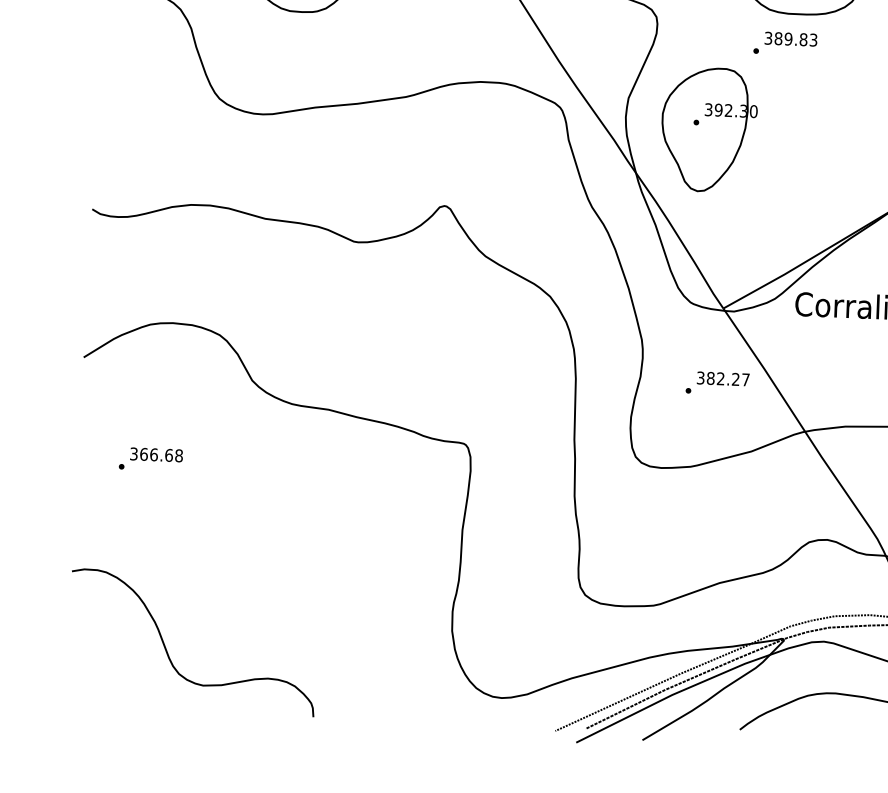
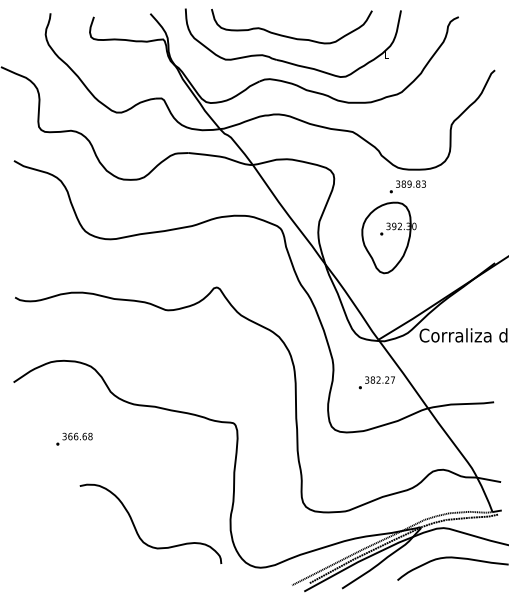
part: (707, 129) -> (388, 237), moved
text: (151, 458) -> (74, 438), moved
curve: (169, 652) -> (137, 530), moved

